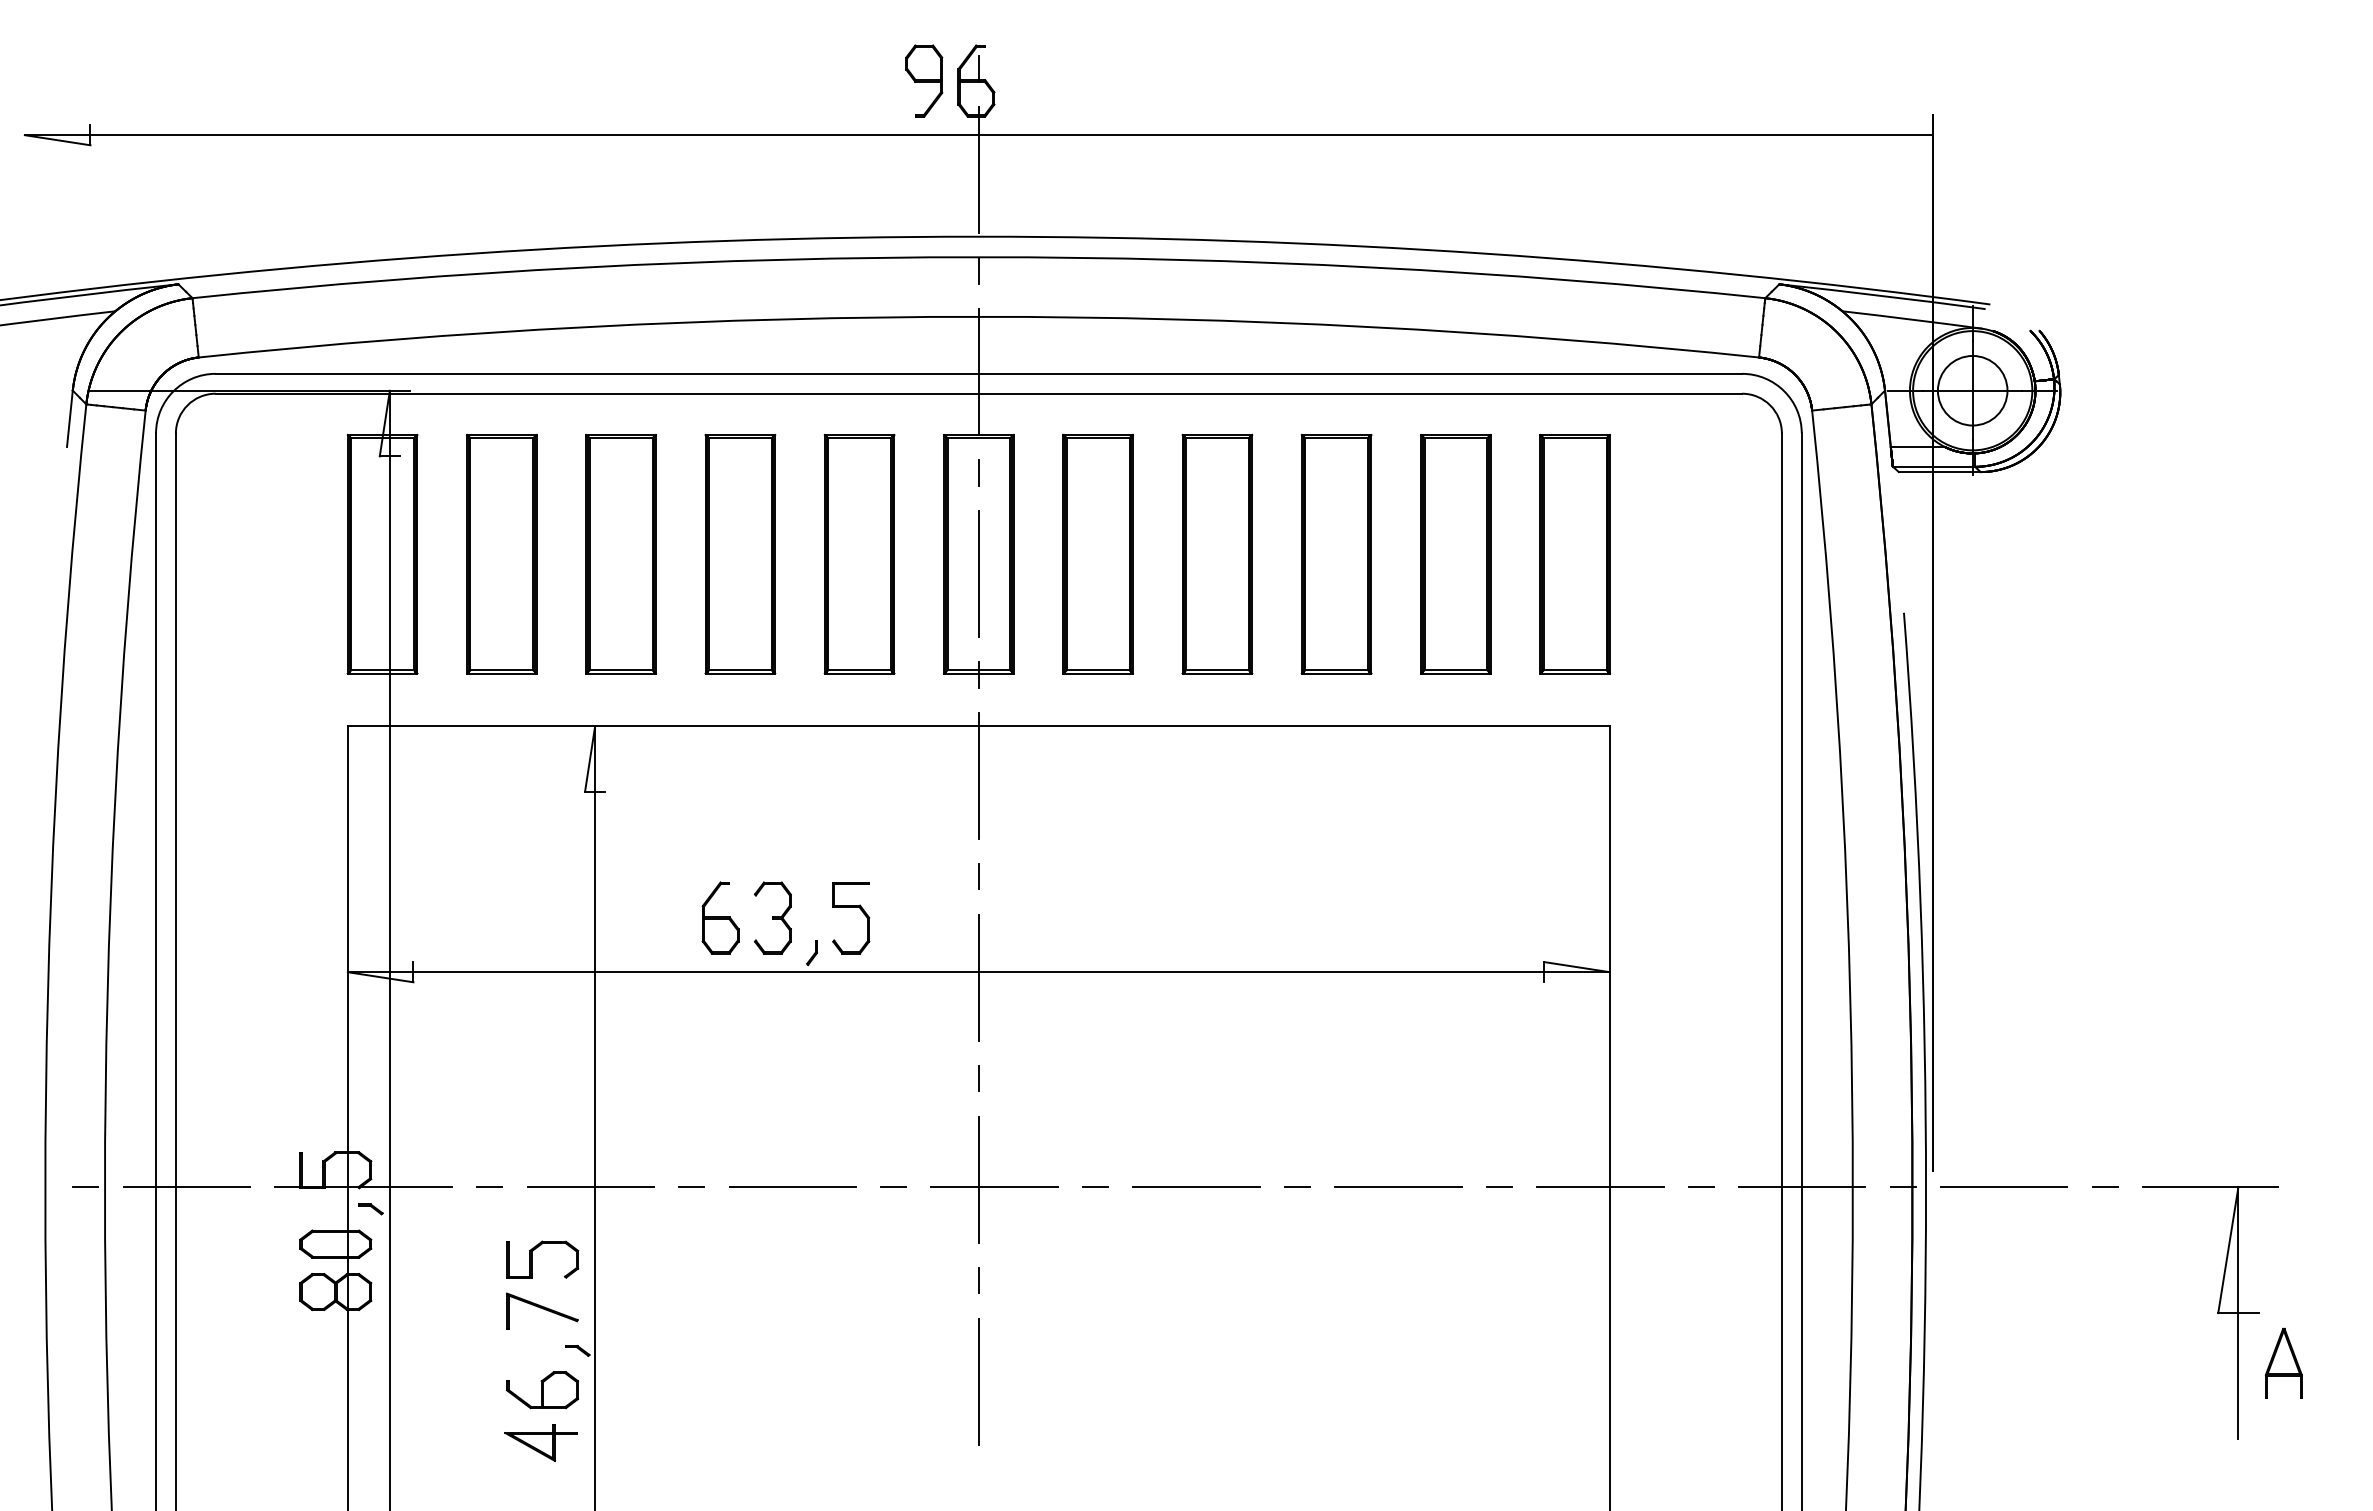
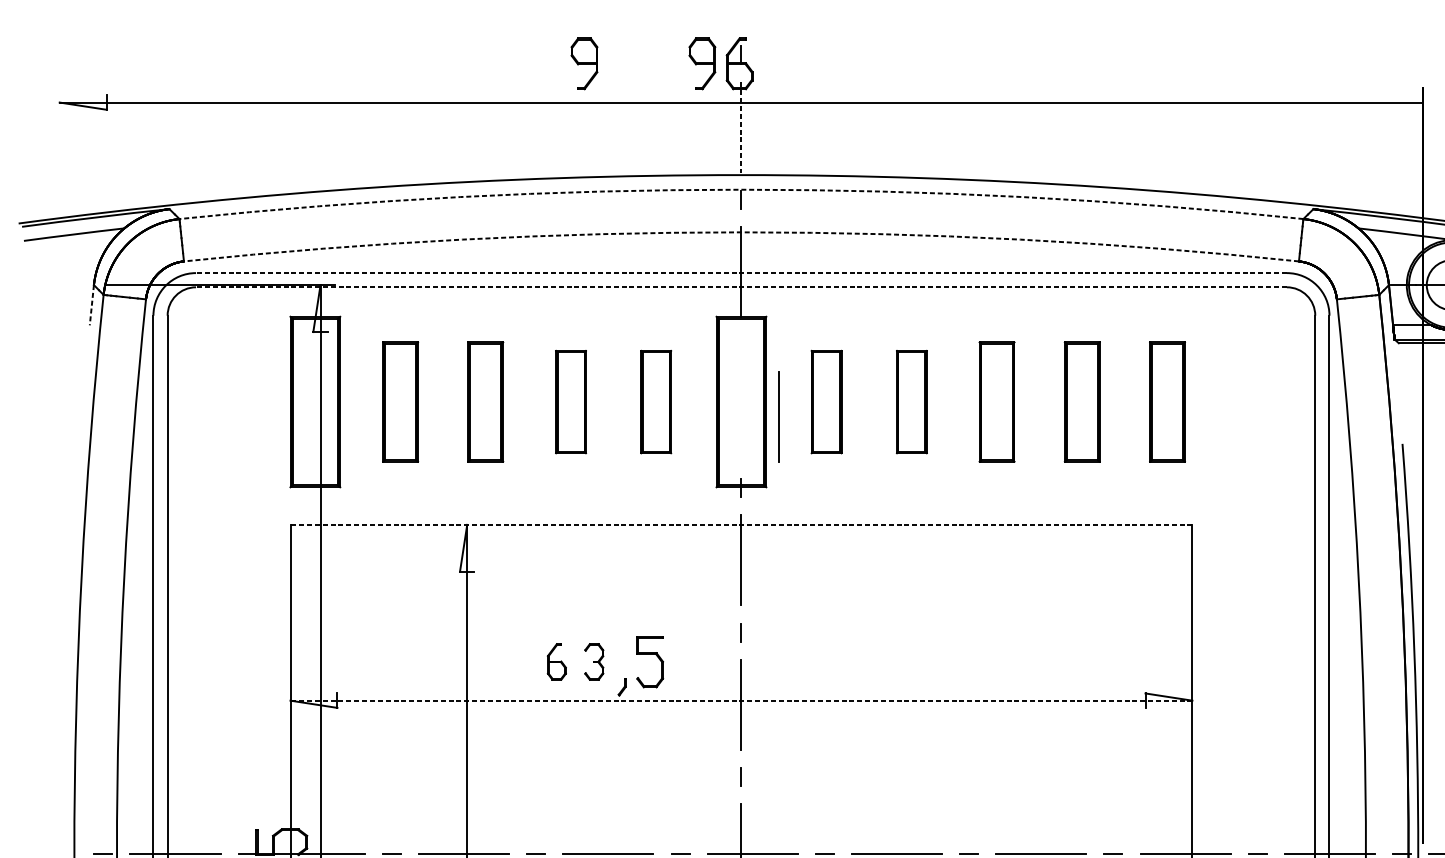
part: (759, 80) -> (584, 63), added
line: (978, 170) -> (741, 127), solid -> dashed
arc: (978, 257) -> (741, 189), solid -> dashed
arc: (978, 316) -> (741, 232), solid -> dashed
line: (978, 373) -> (741, 272), solid -> dashed
line: (978, 393) -> (741, 287), solid -> dashed
line: (69, 419) -> (91, 305), solid -> dashed
line: (978, 472) -> (741, 343), removed
part: (501, 554) -> (400, 402), size x0.7
part: (620, 554) -> (485, 402), size x0.7
part: (740, 554) -> (571, 402), size x0.6
part: (859, 554) -> (656, 402), size x0.6
part: (1097, 554) -> (826, 402), size x0.6
part: (1217, 554) -> (911, 402), size x0.6
part: (1336, 554) -> (996, 402), size x0.7
part: (1455, 554) -> (1082, 402), size x0.7
part: (1574, 554) -> (1167, 402), size x0.7
line: (978, 573) -> (778, 416), moved
line: (978, 726) -> (741, 525), solid -> dashed
part: (720, 917) -> (556, 661), size x0.7
part: (772, 917) -> (593, 661), size x0.7
line: (978, 972) -> (741, 700), solid -> dashed

